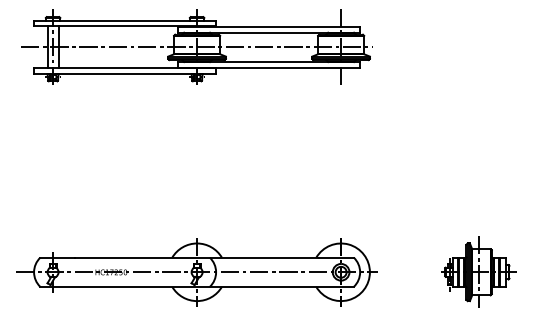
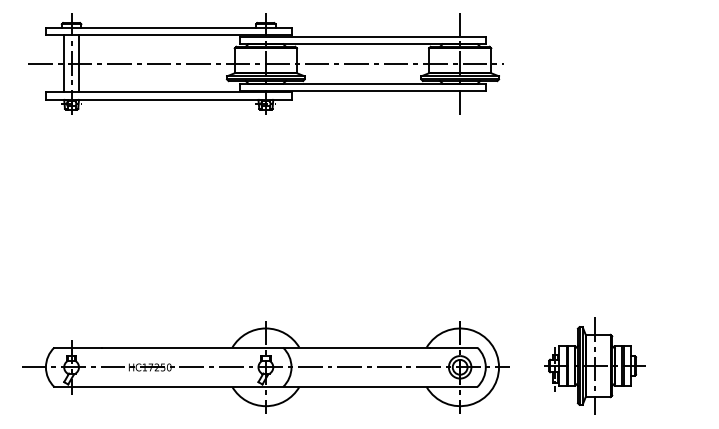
part: (478, 271) -> (594, 364), moved

